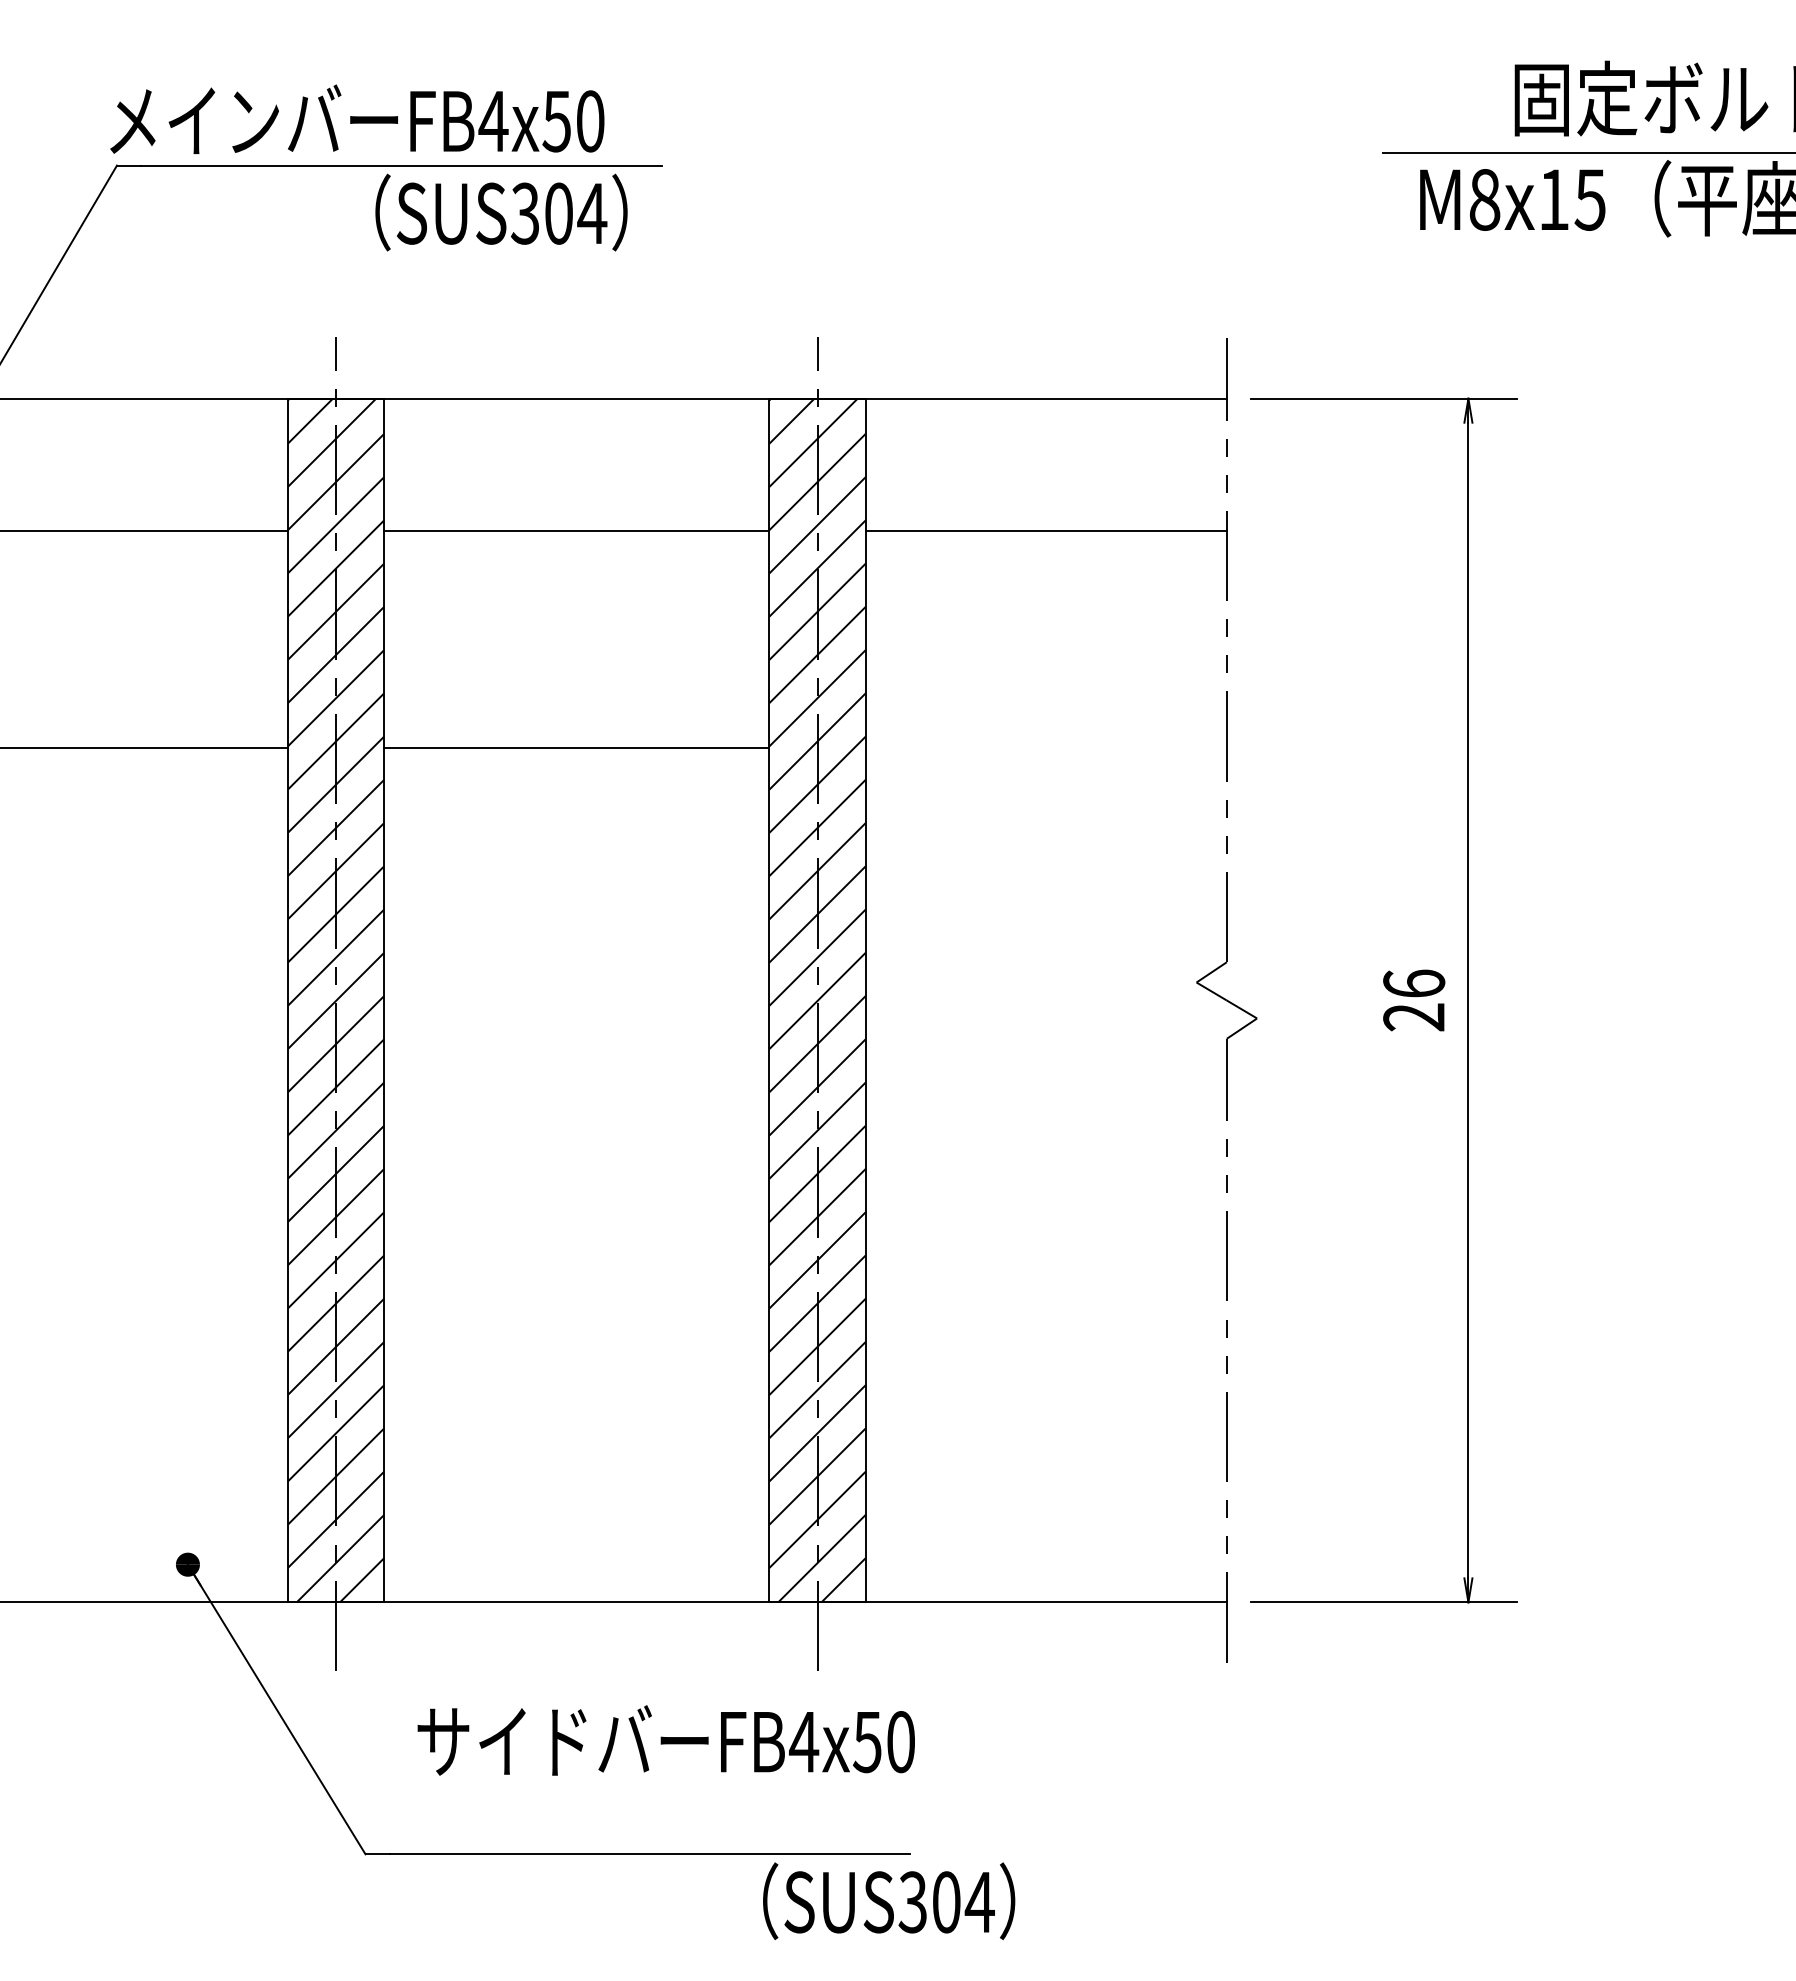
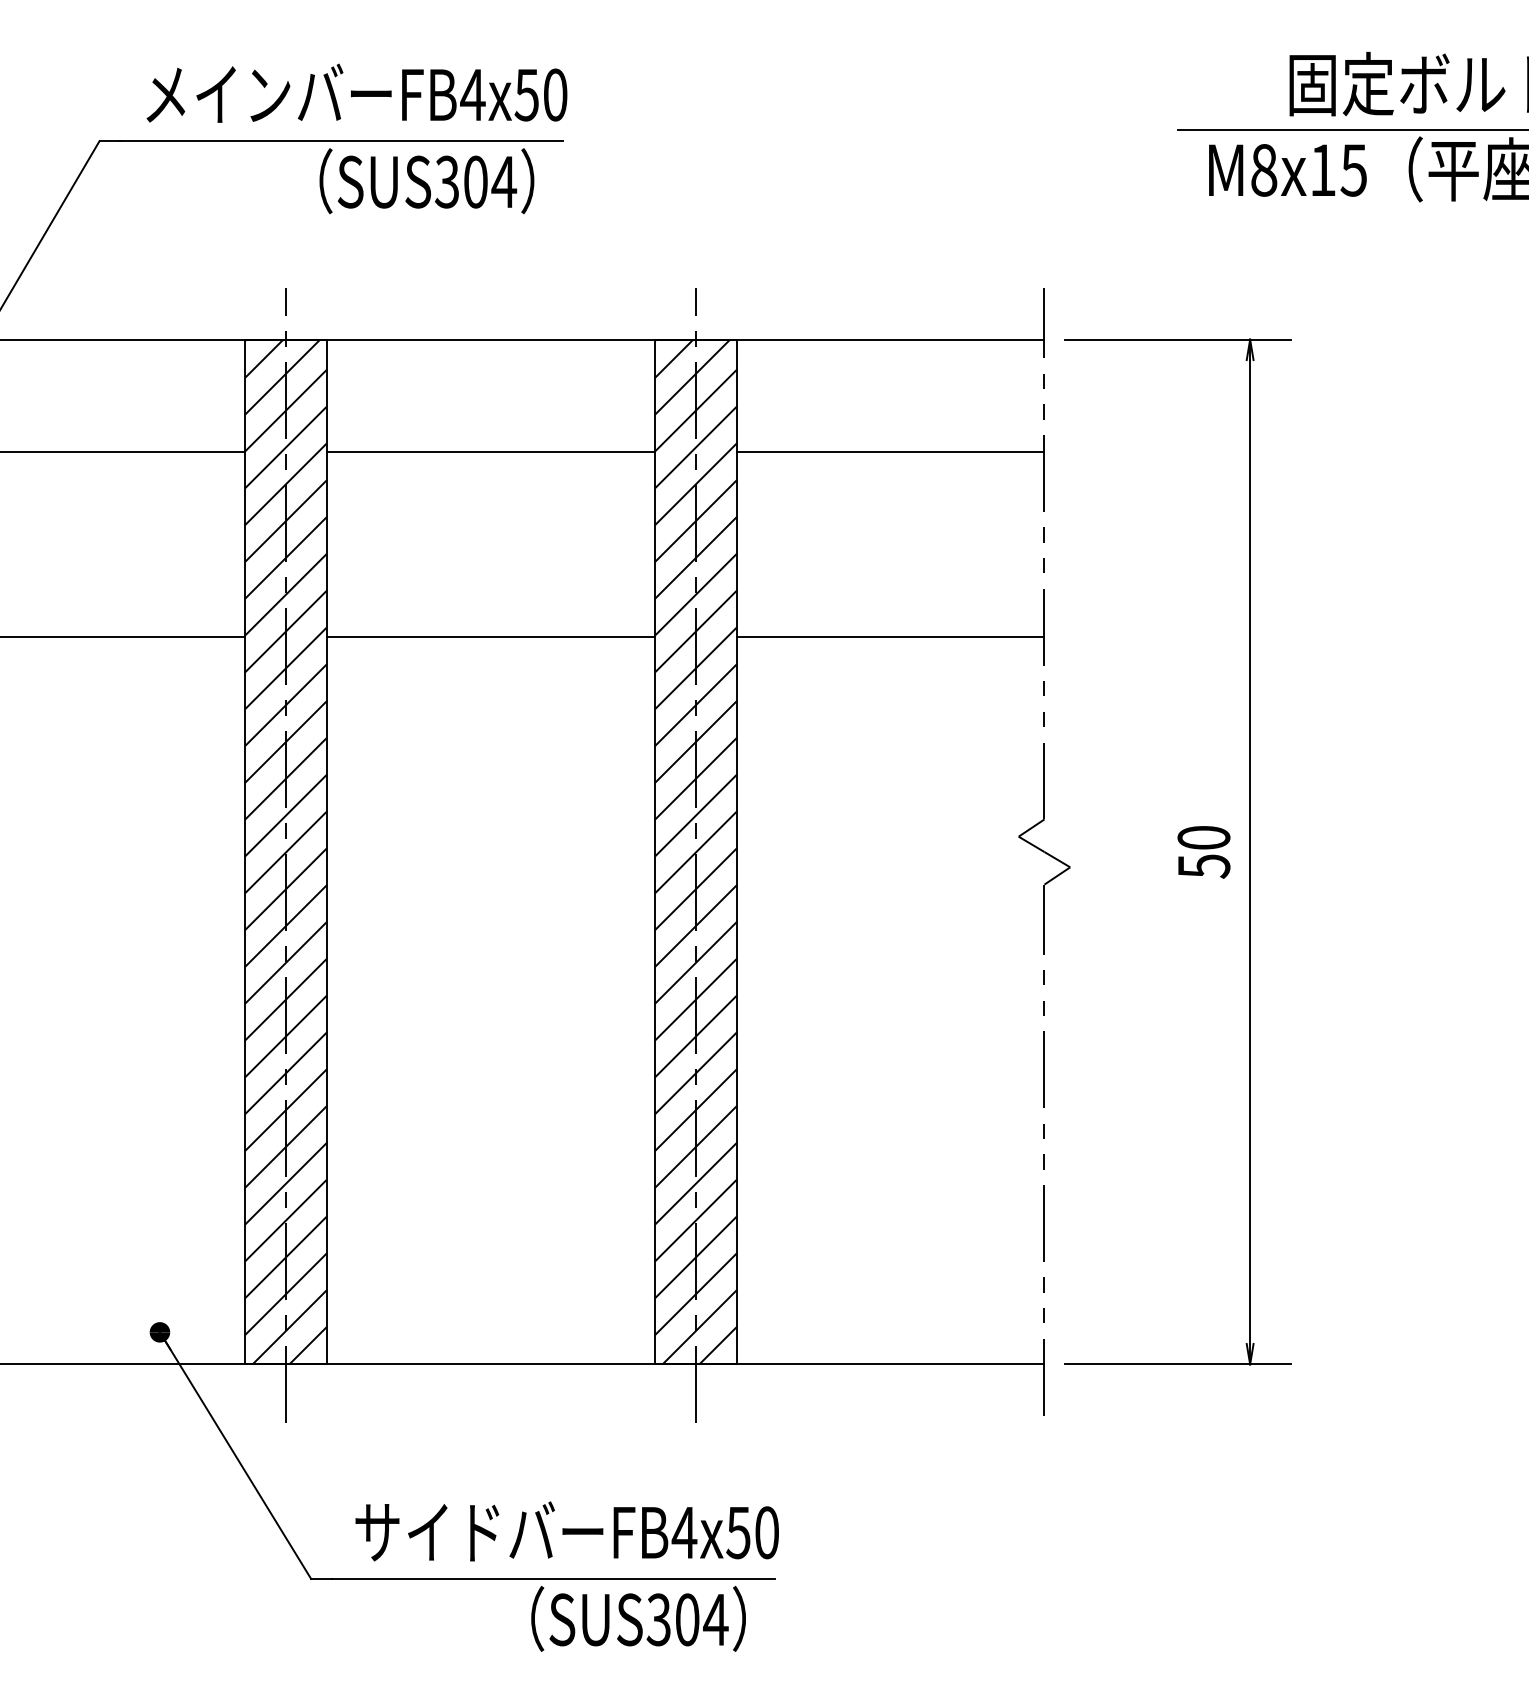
text: (357, 118) -> (357, 92), moved
line: (1045, 747) -> (890, 636), added
text: (1414, 1000) -> (1204, 852), 26 -> 50
text: (665, 1740) -> (566, 1531), moved
text: (889, 1901) -> (638, 1619), moved

